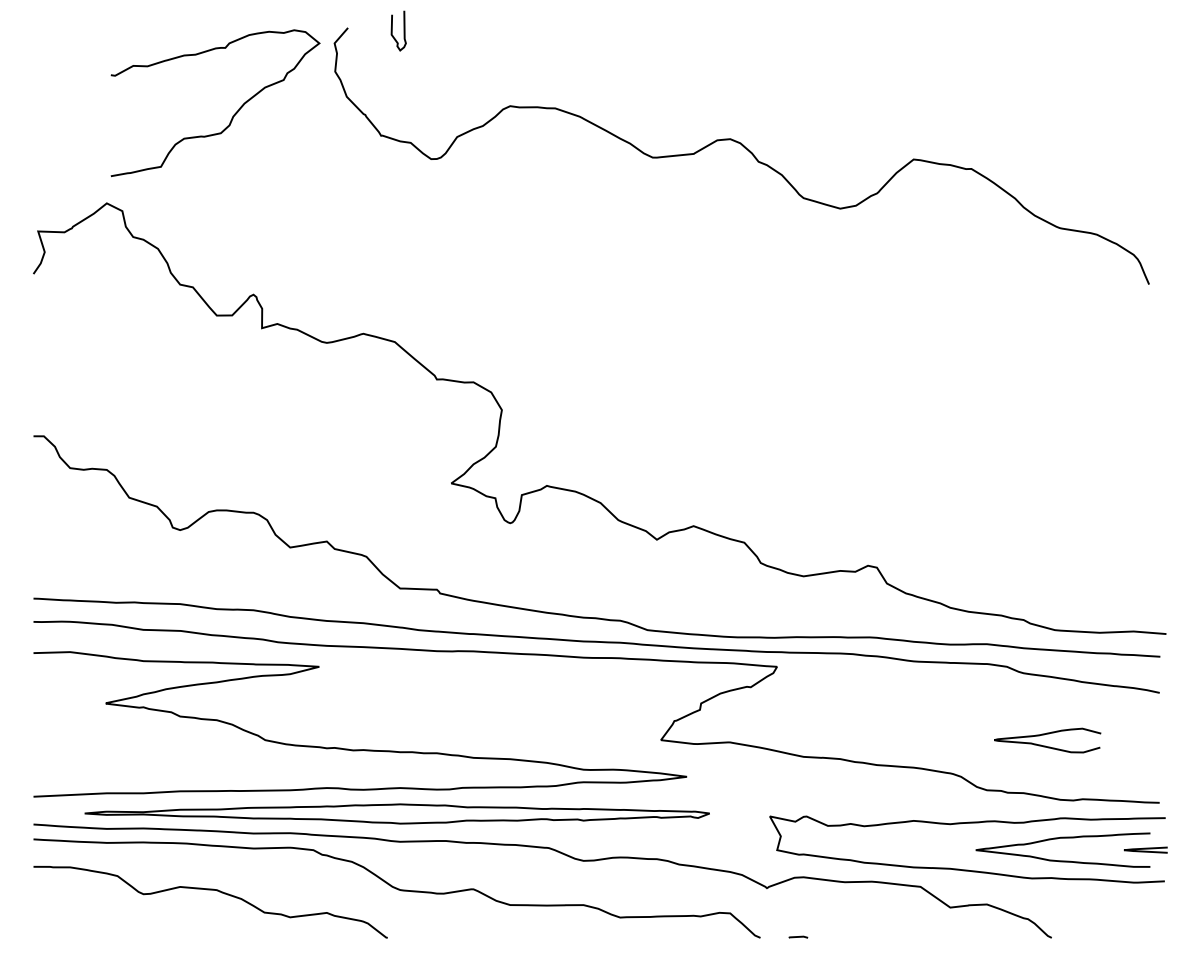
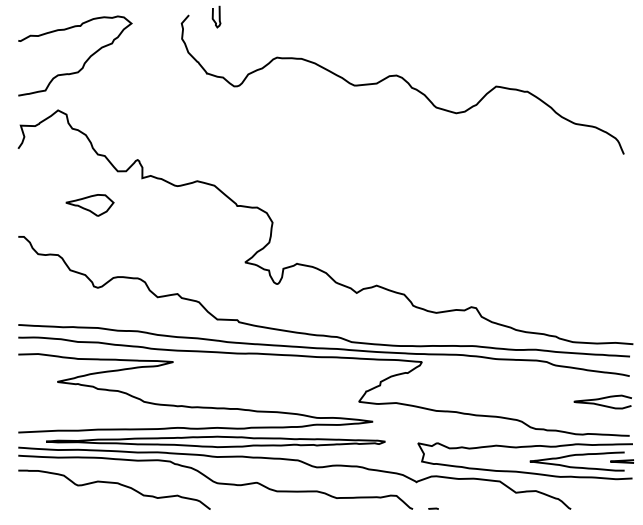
curve: (234, 111) -> (85, 60), moved
part: (164, 378) -> (89, 205), added
curve: (1046, 735) -> (602, 399), moved

